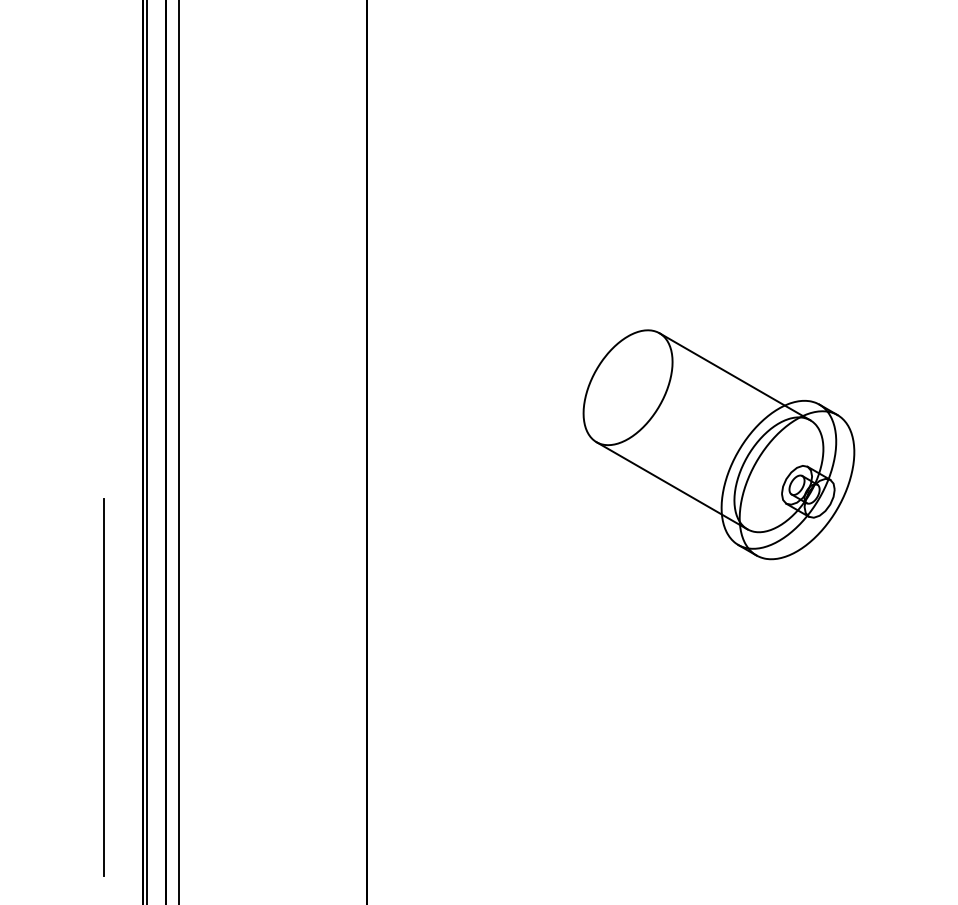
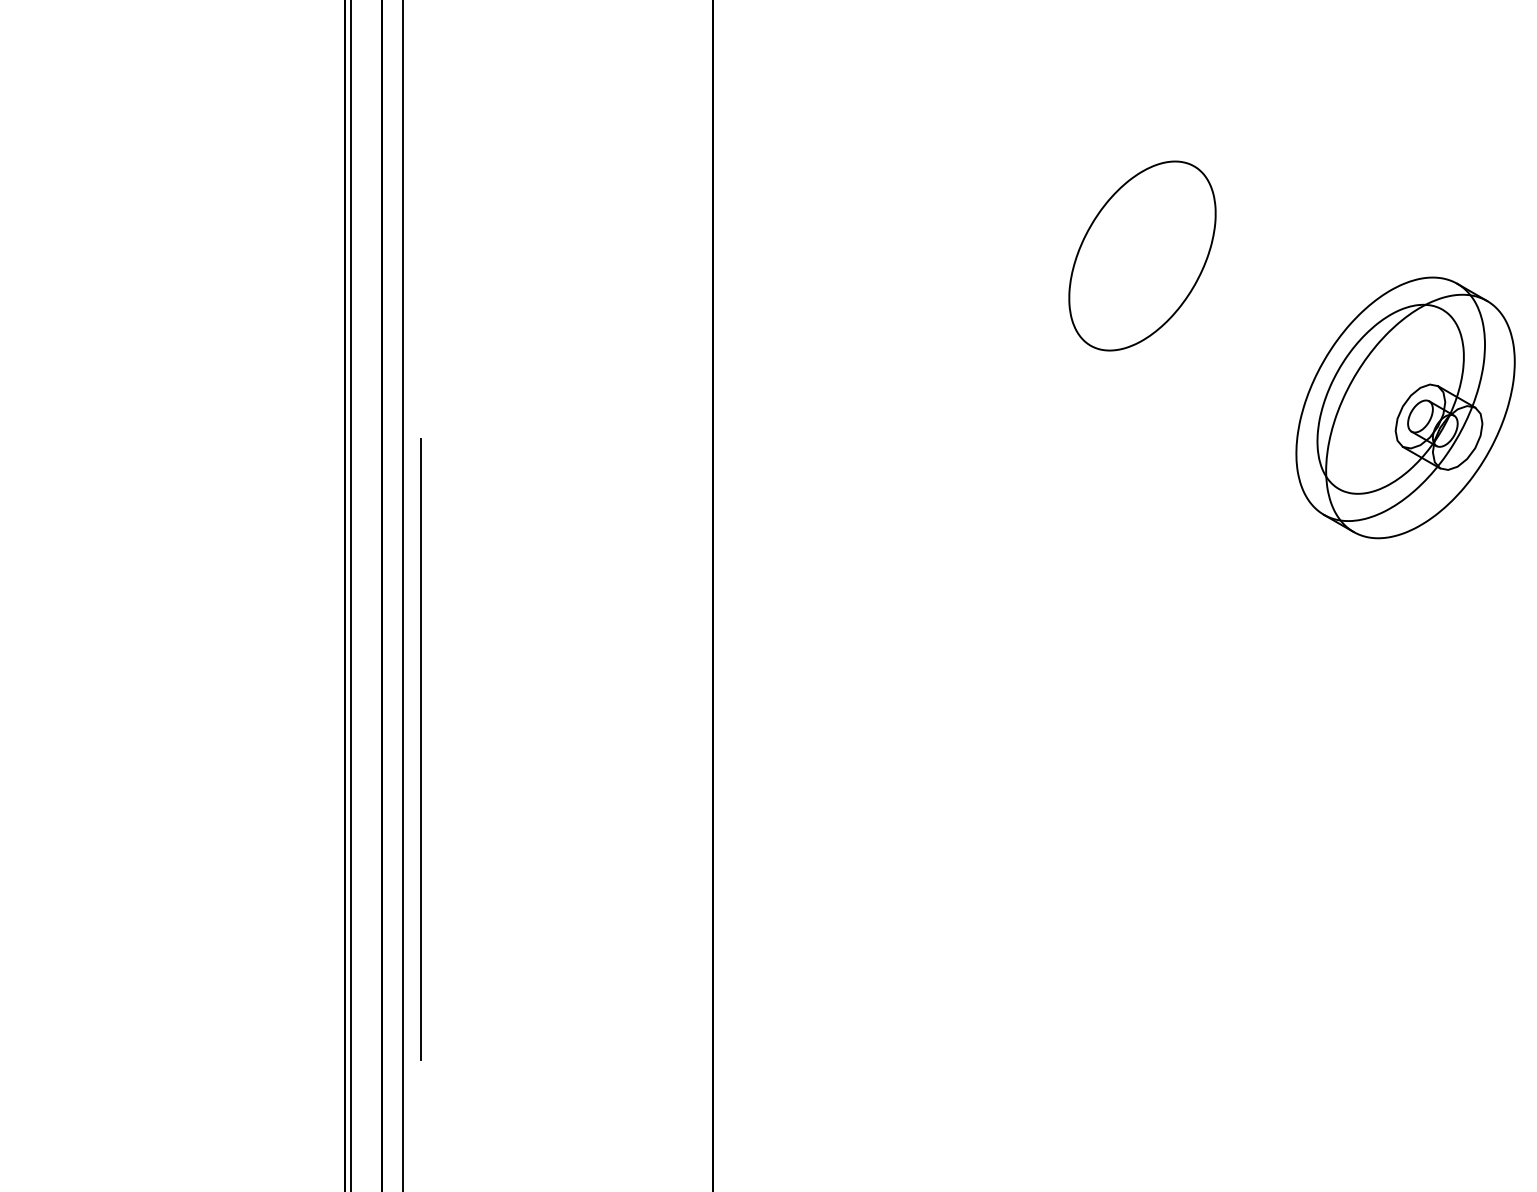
line: (734, 376) -> (1317, 237), removed
line: (671, 485) -> (1213, 416), removed
line: (103, 687) -> (420, 749), moved

